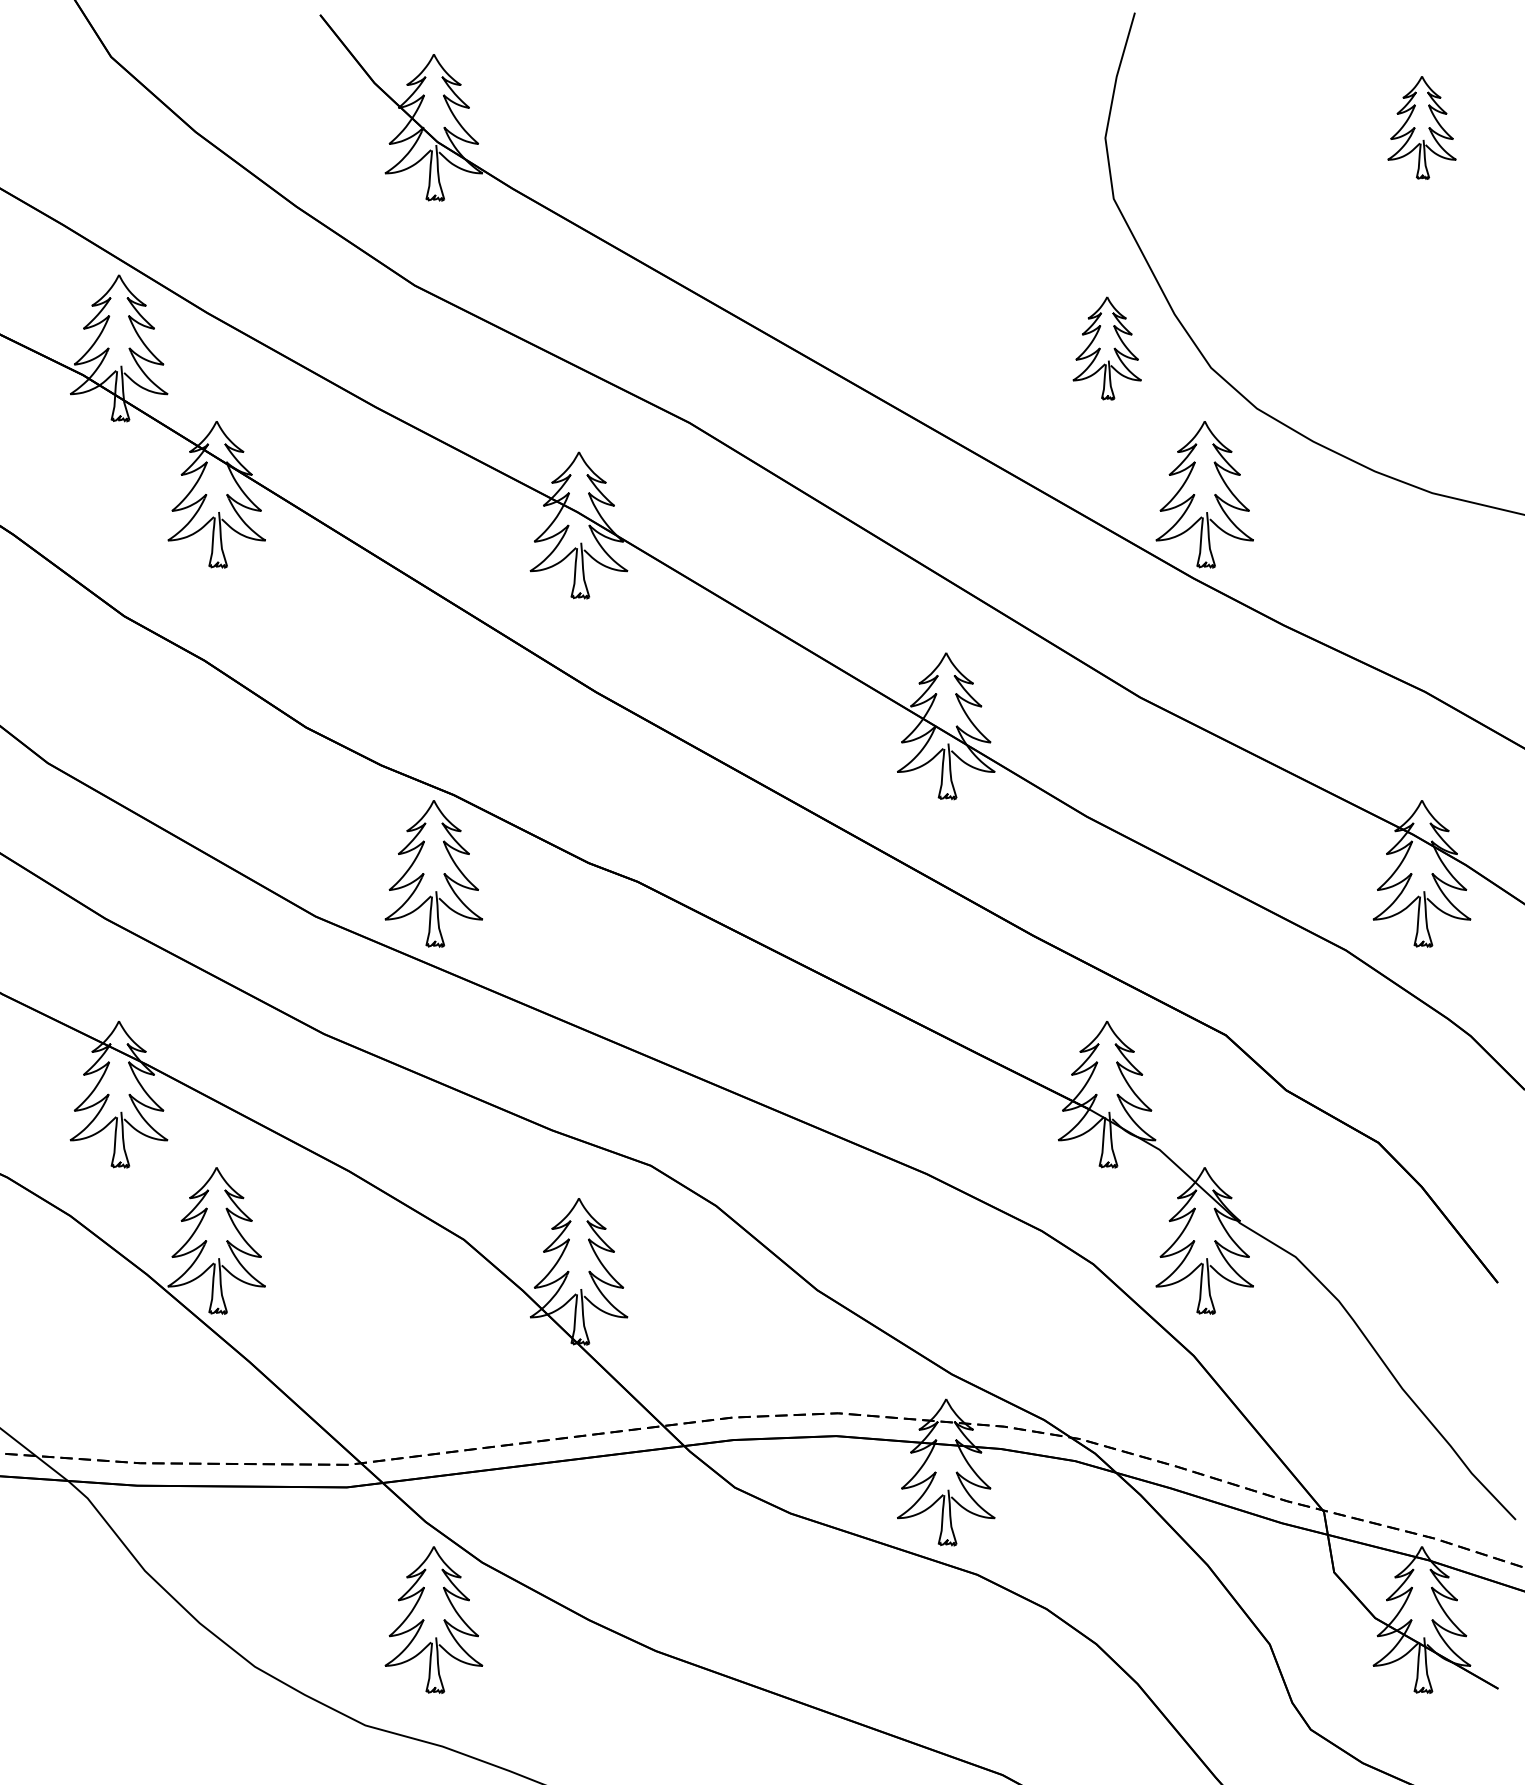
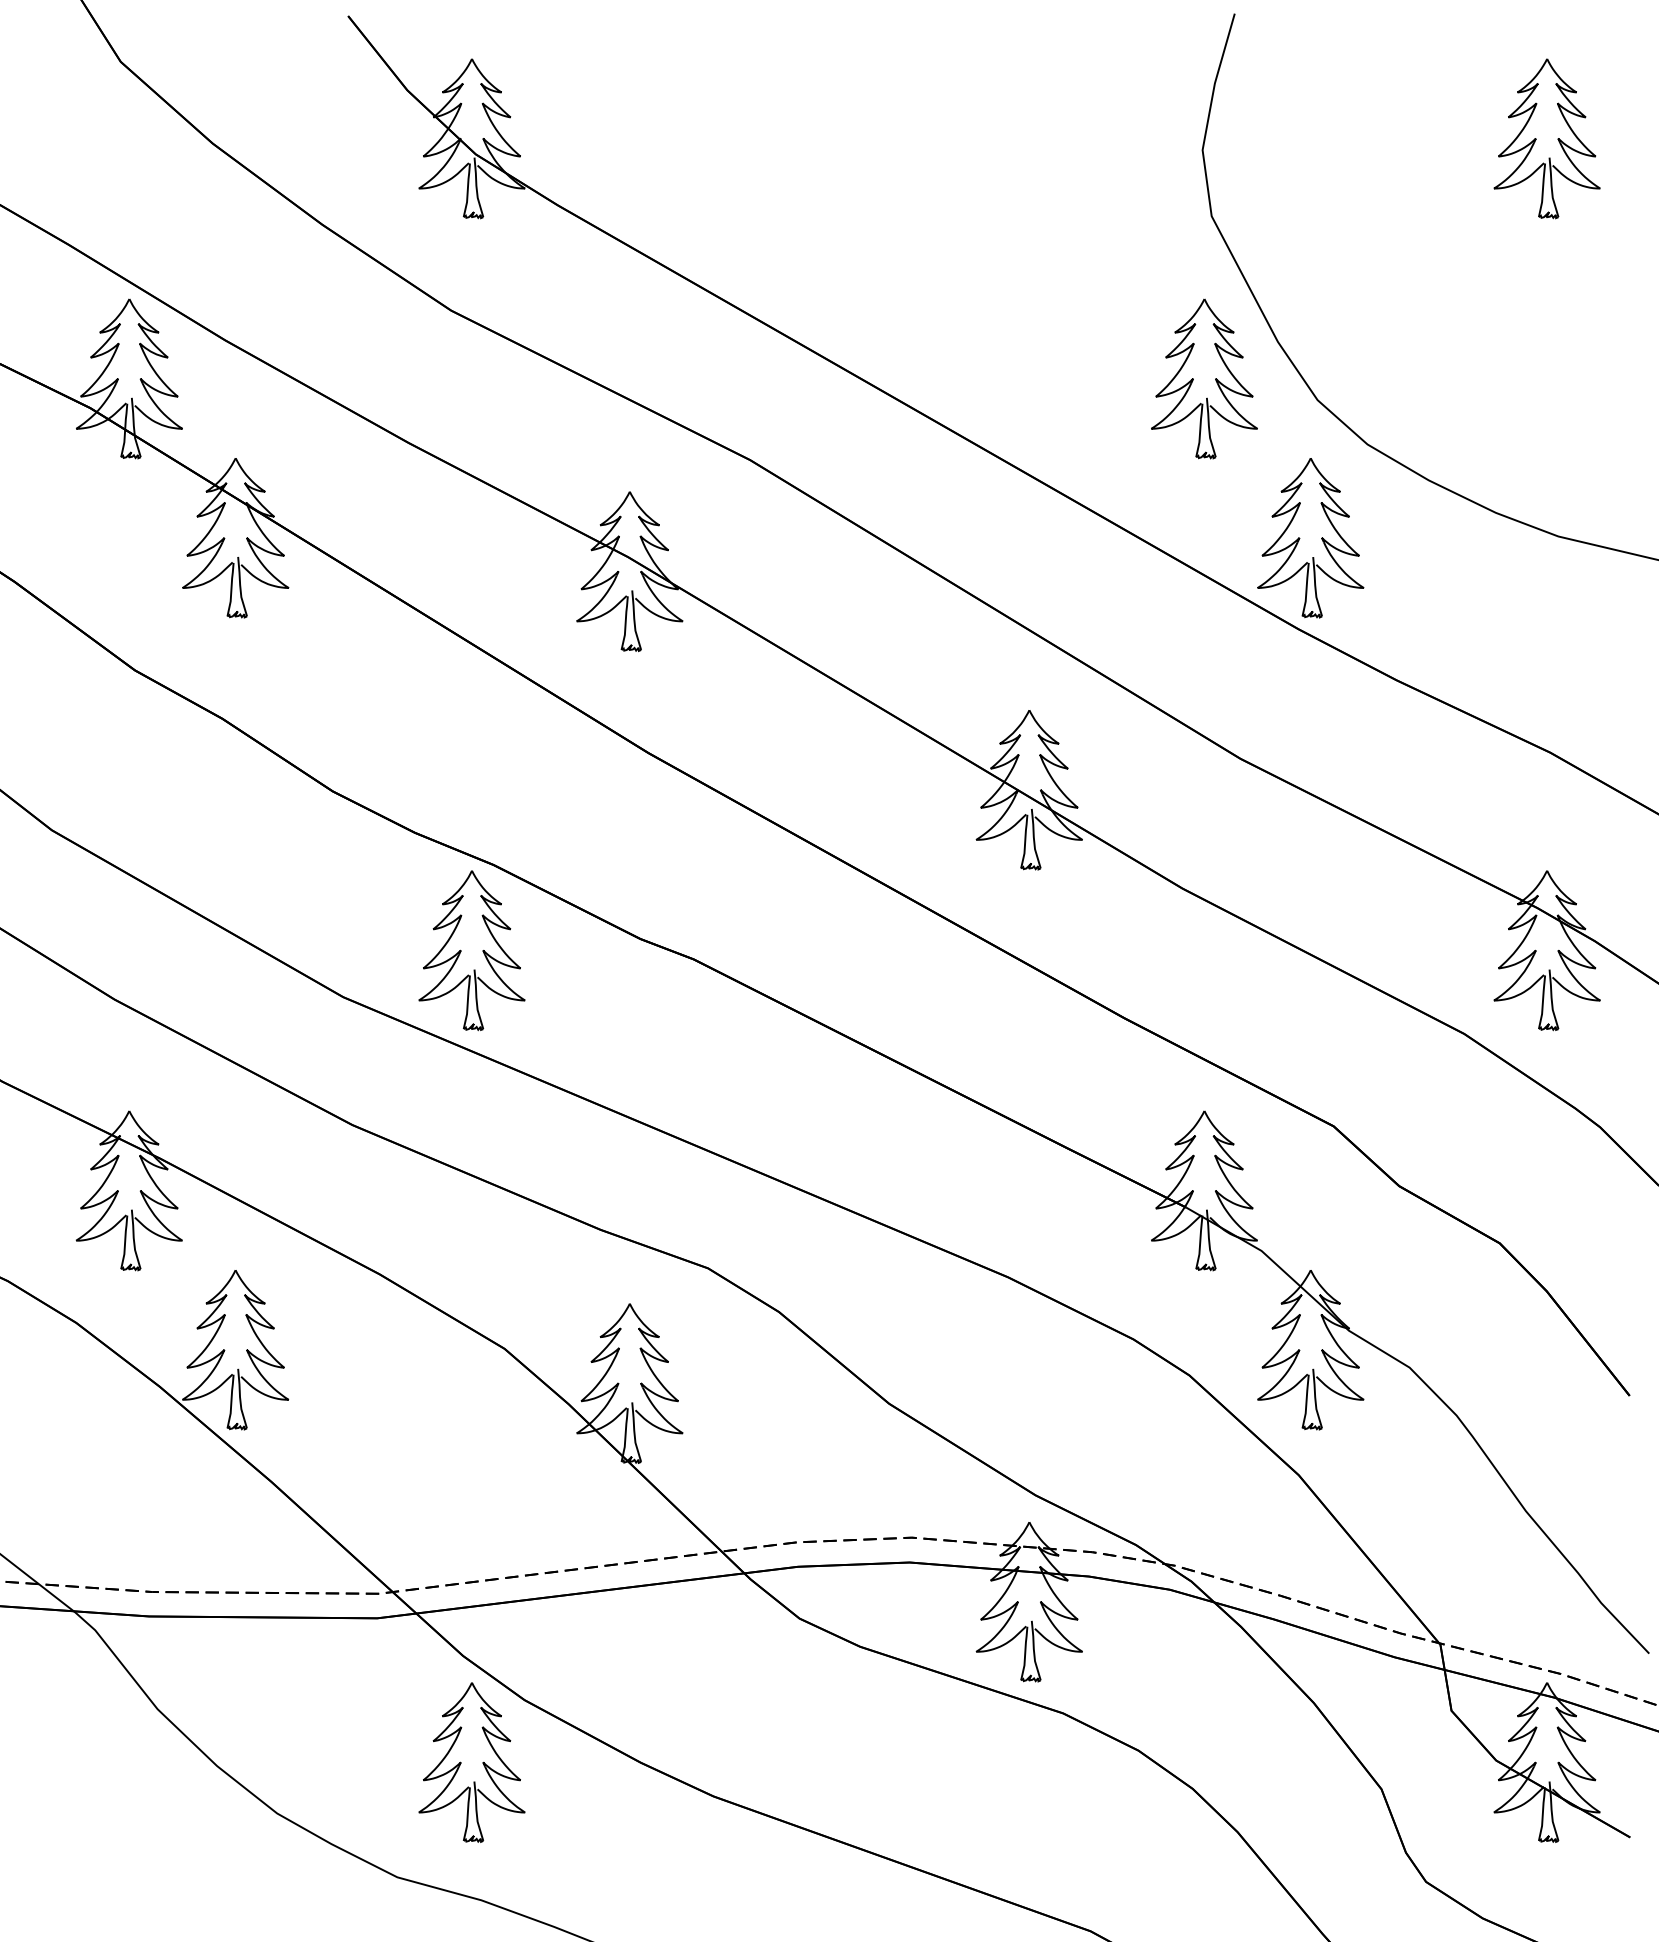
part: (1421, 127) -> (1546, 138), size x1.43
part: (1107, 348) -> (1204, 379), size x1.43

